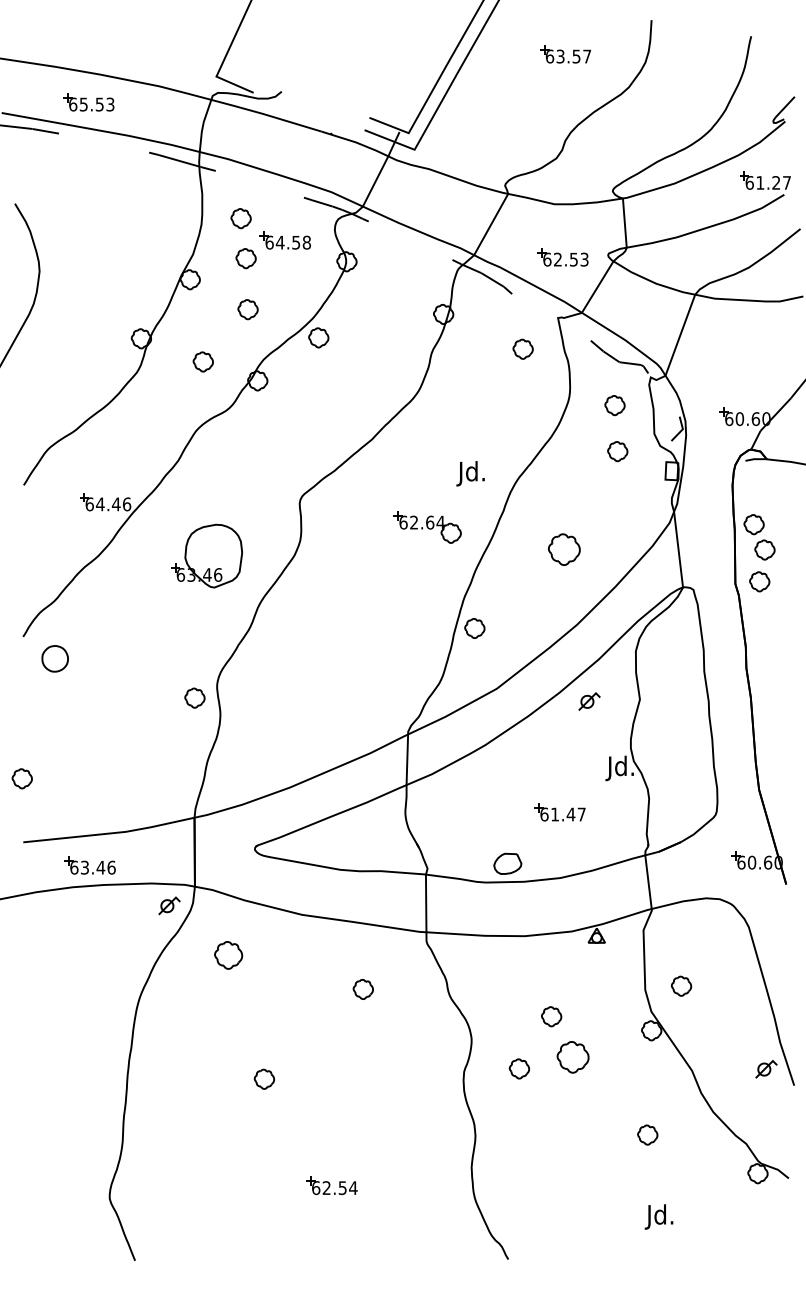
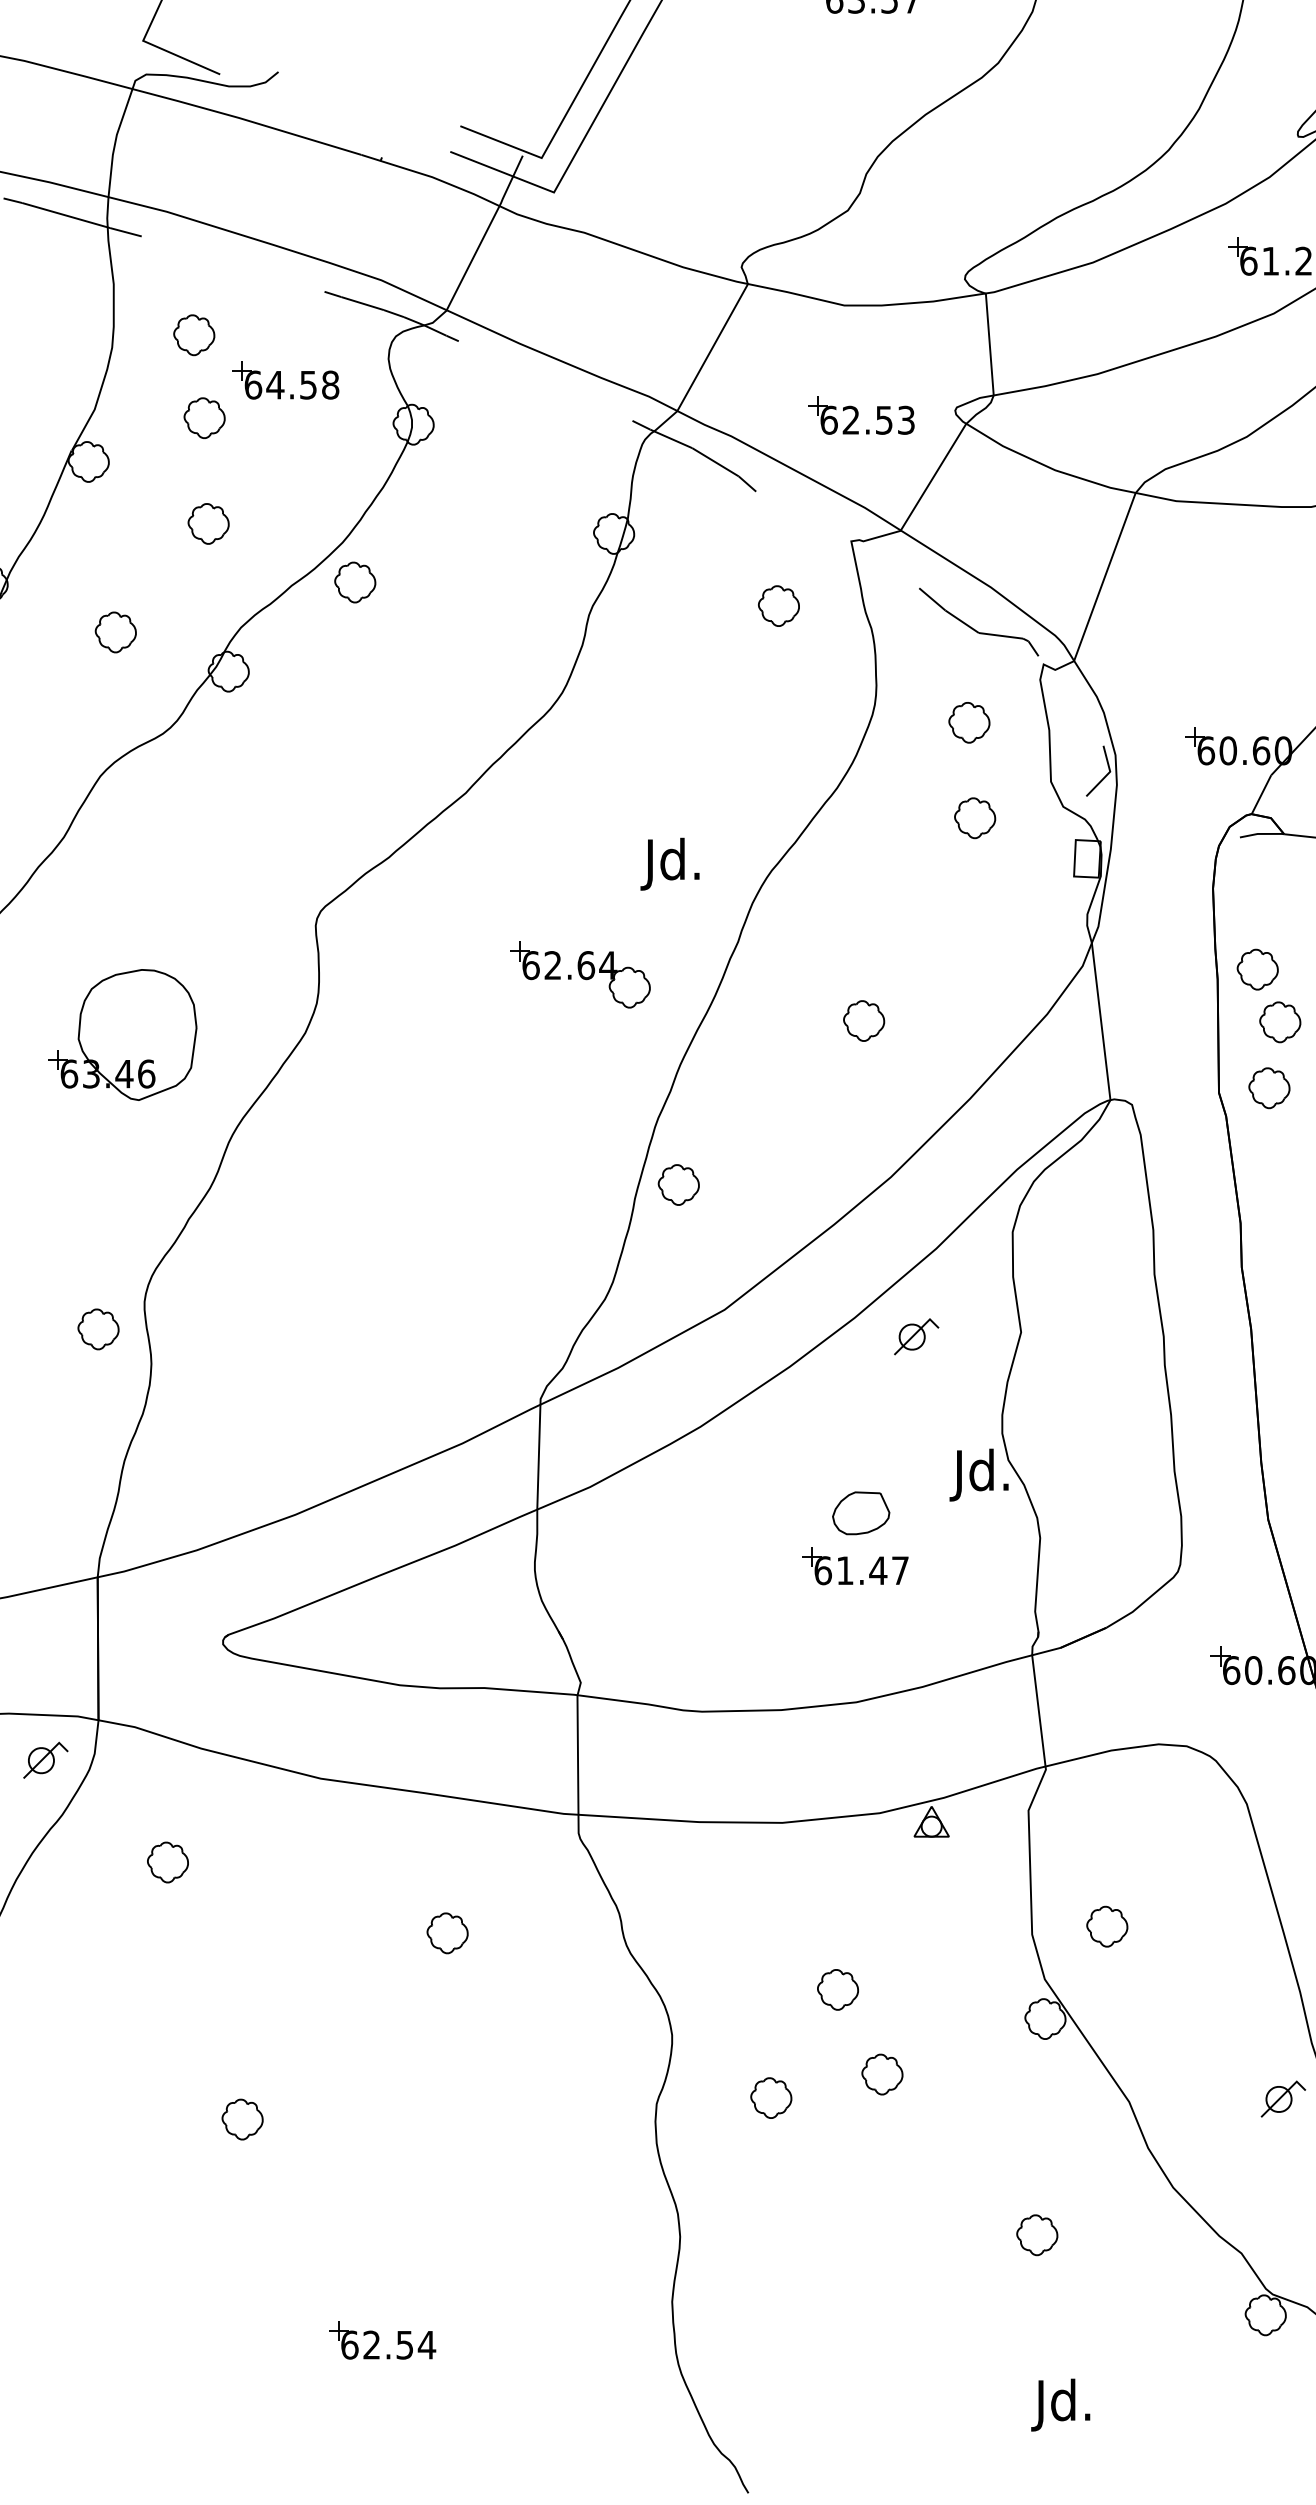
part: (563, 548) -> (862, 1019), size x0.62
part: (507, 863) -> (860, 1512), moved
part: (227, 954) -> (166, 1860), size x0.71
part: (572, 1057) -> (881, 2074), size x0.62

